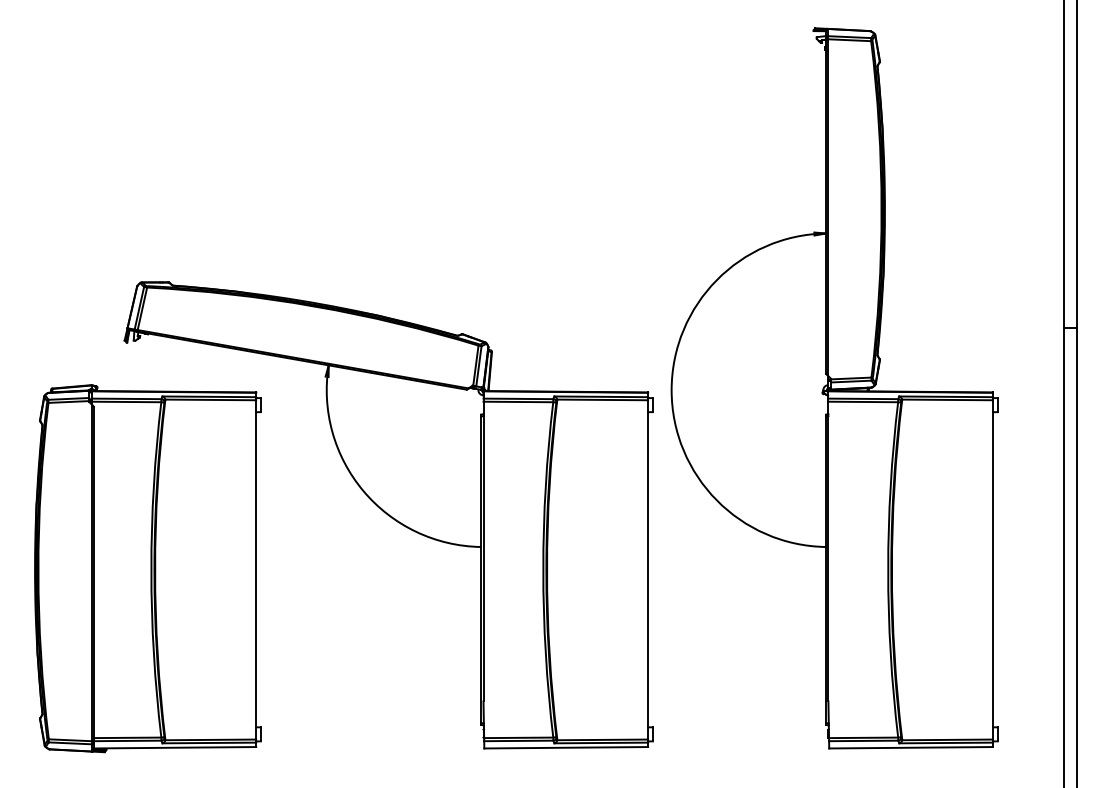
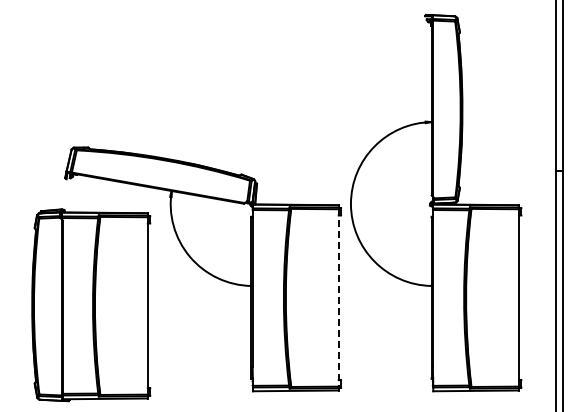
part: (148, 569) -> (91, 305), moved
line: (647, 569) -> (338, 297), solid -> dashed

